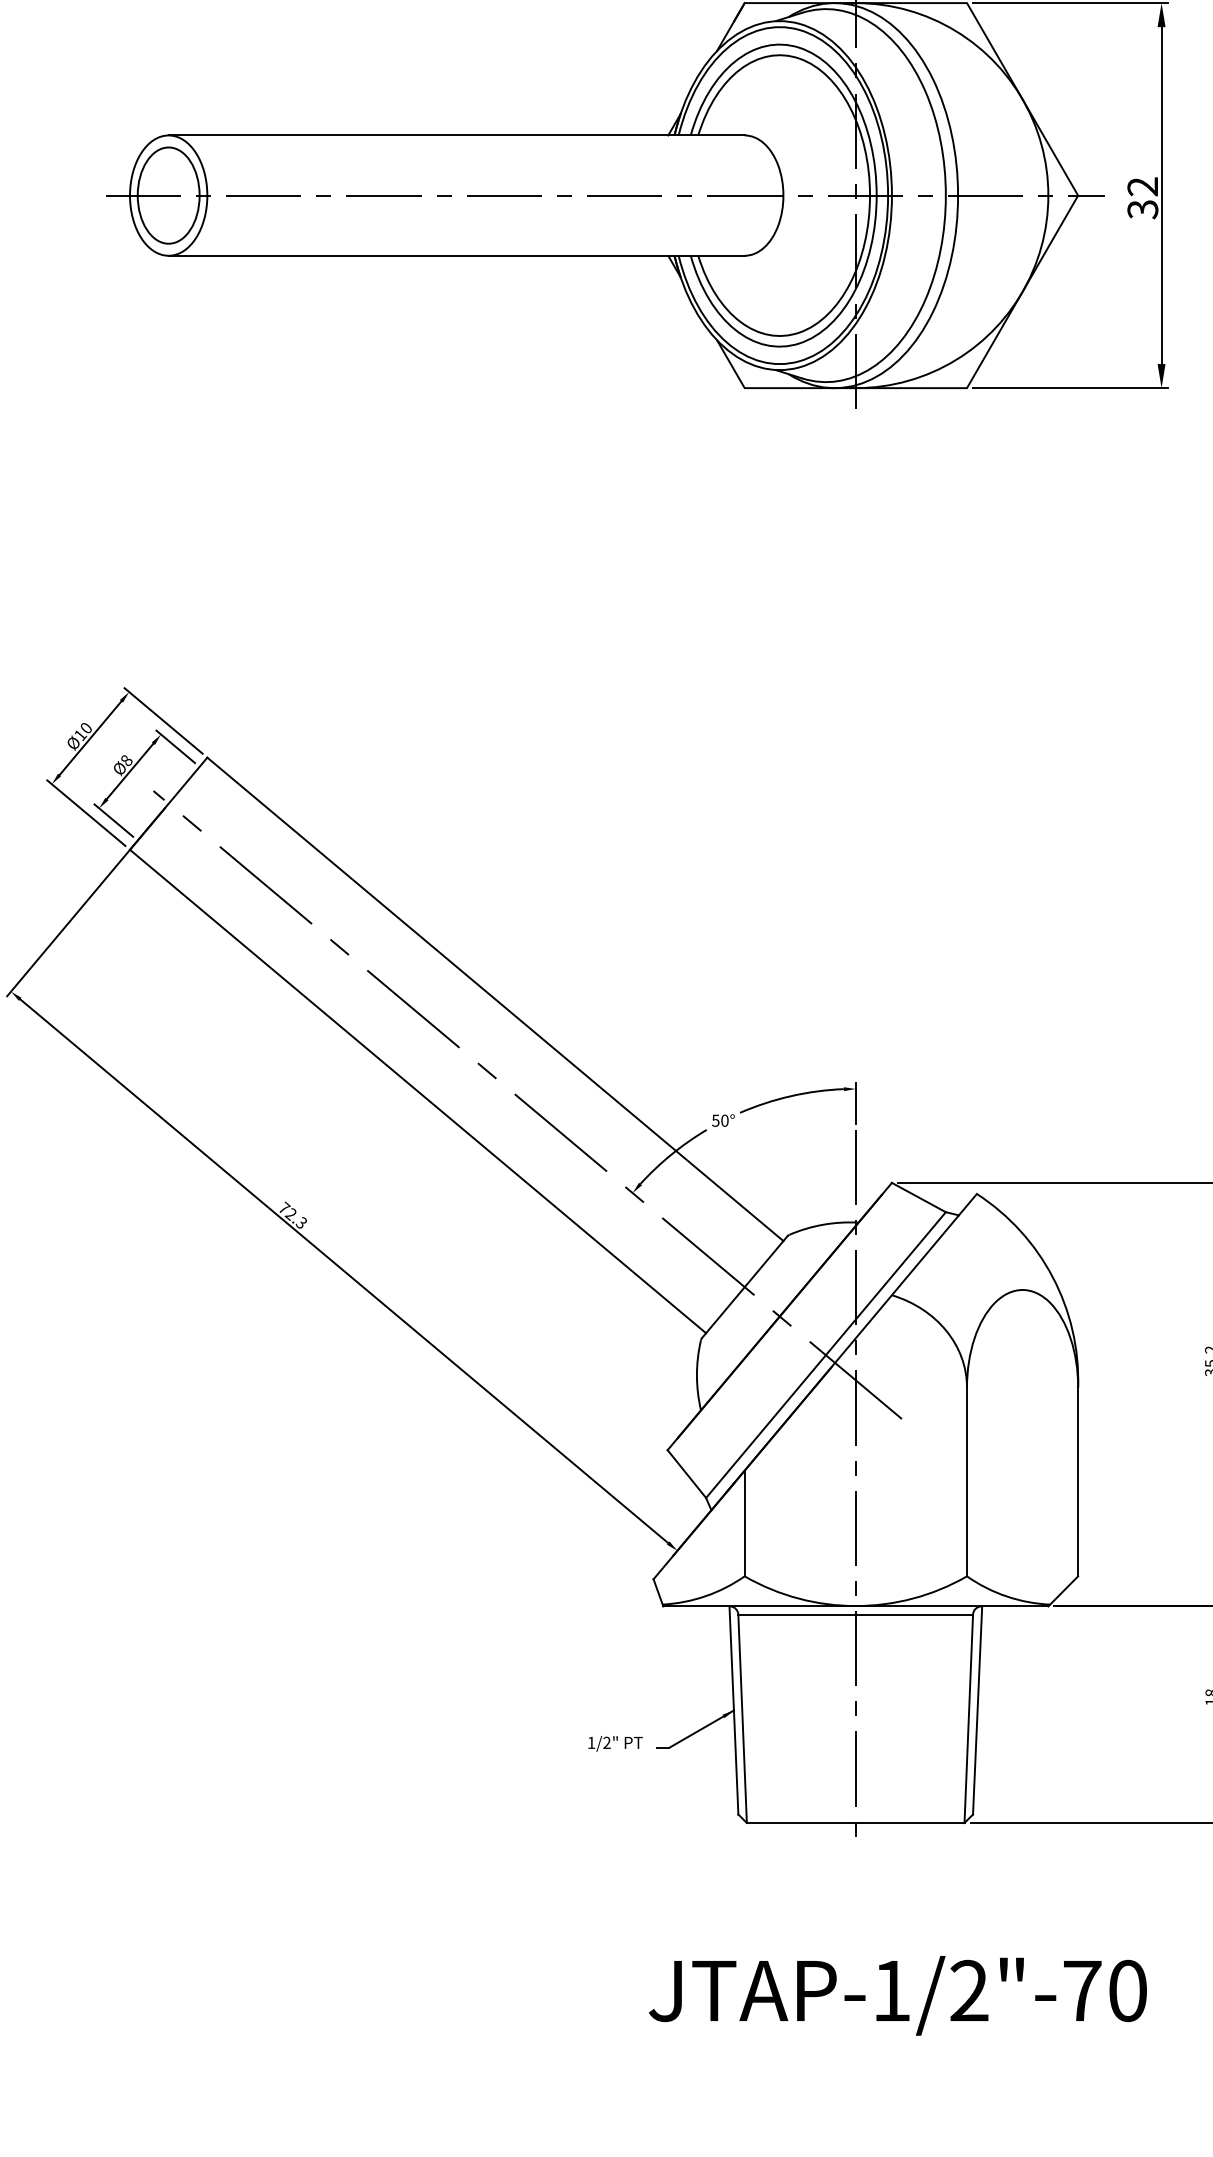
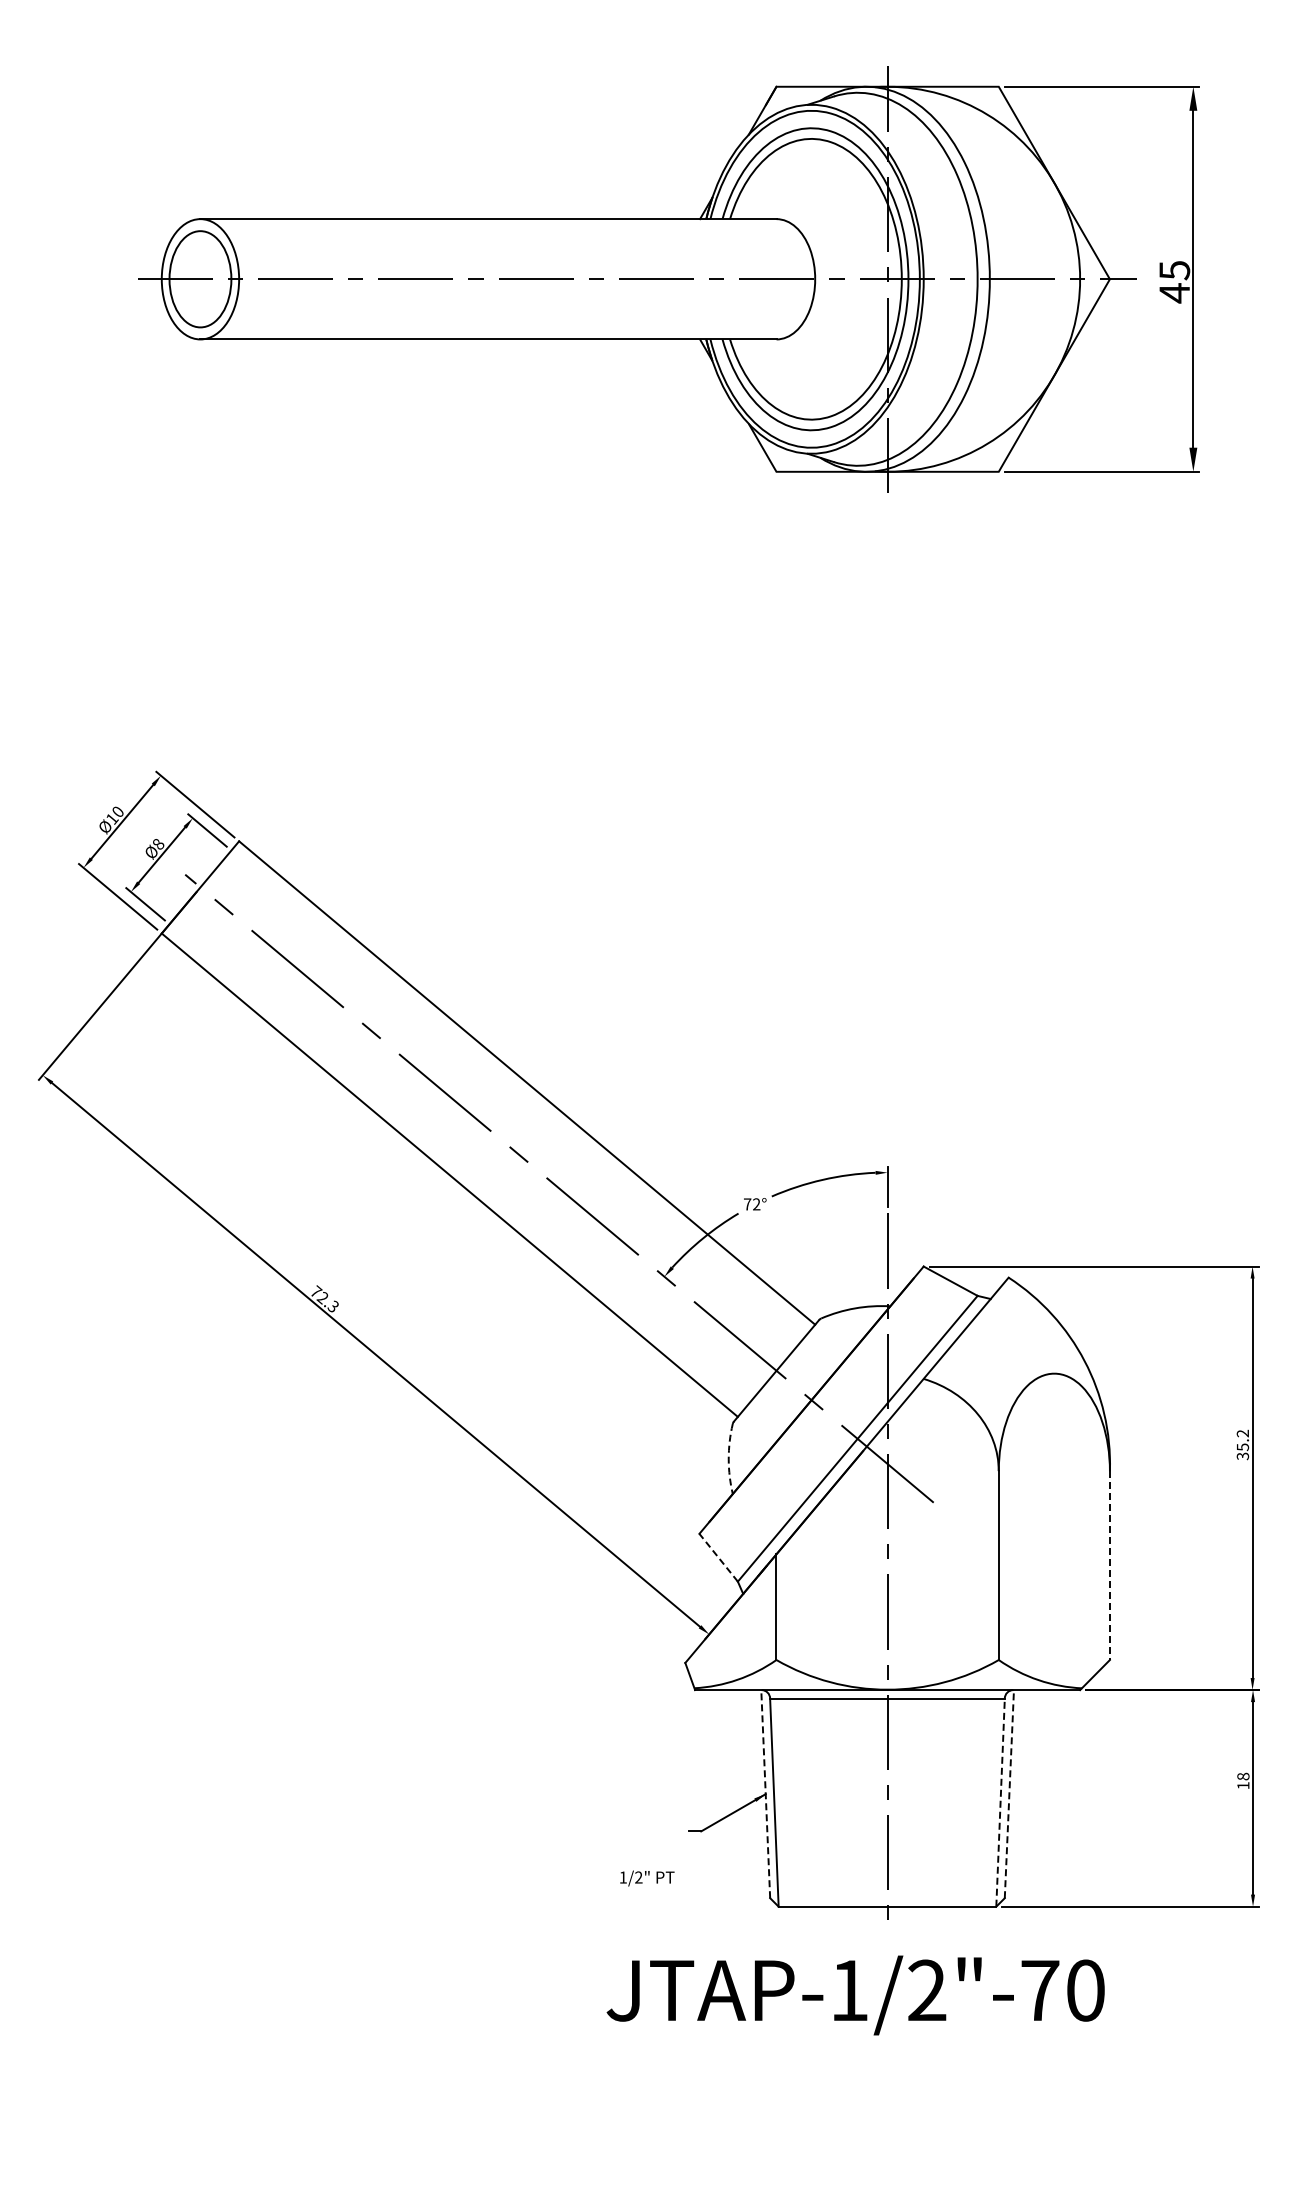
text: (1142, 198) -> (1174, 282), 32 -> 45
text: (719, 1120) -> (751, 1204), 50° -> 72°
arc: (696, 1375) -> (728, 1459), solid -> dashed
line: (686, 1473) -> (718, 1557), solid -> dashed
line: (1077, 1482) -> (1109, 1566), solid -> dashed
line: (733, 1709) -> (765, 1793), solid -> dashed
line: (977, 1709) -> (1009, 1793), solid -> dashed
line: (968, 1718) -> (1000, 1802), solid -> dashed
text: (615, 1743) -> (647, 1878), moved
text: (897, 1995) -> (855, 1995), moved

